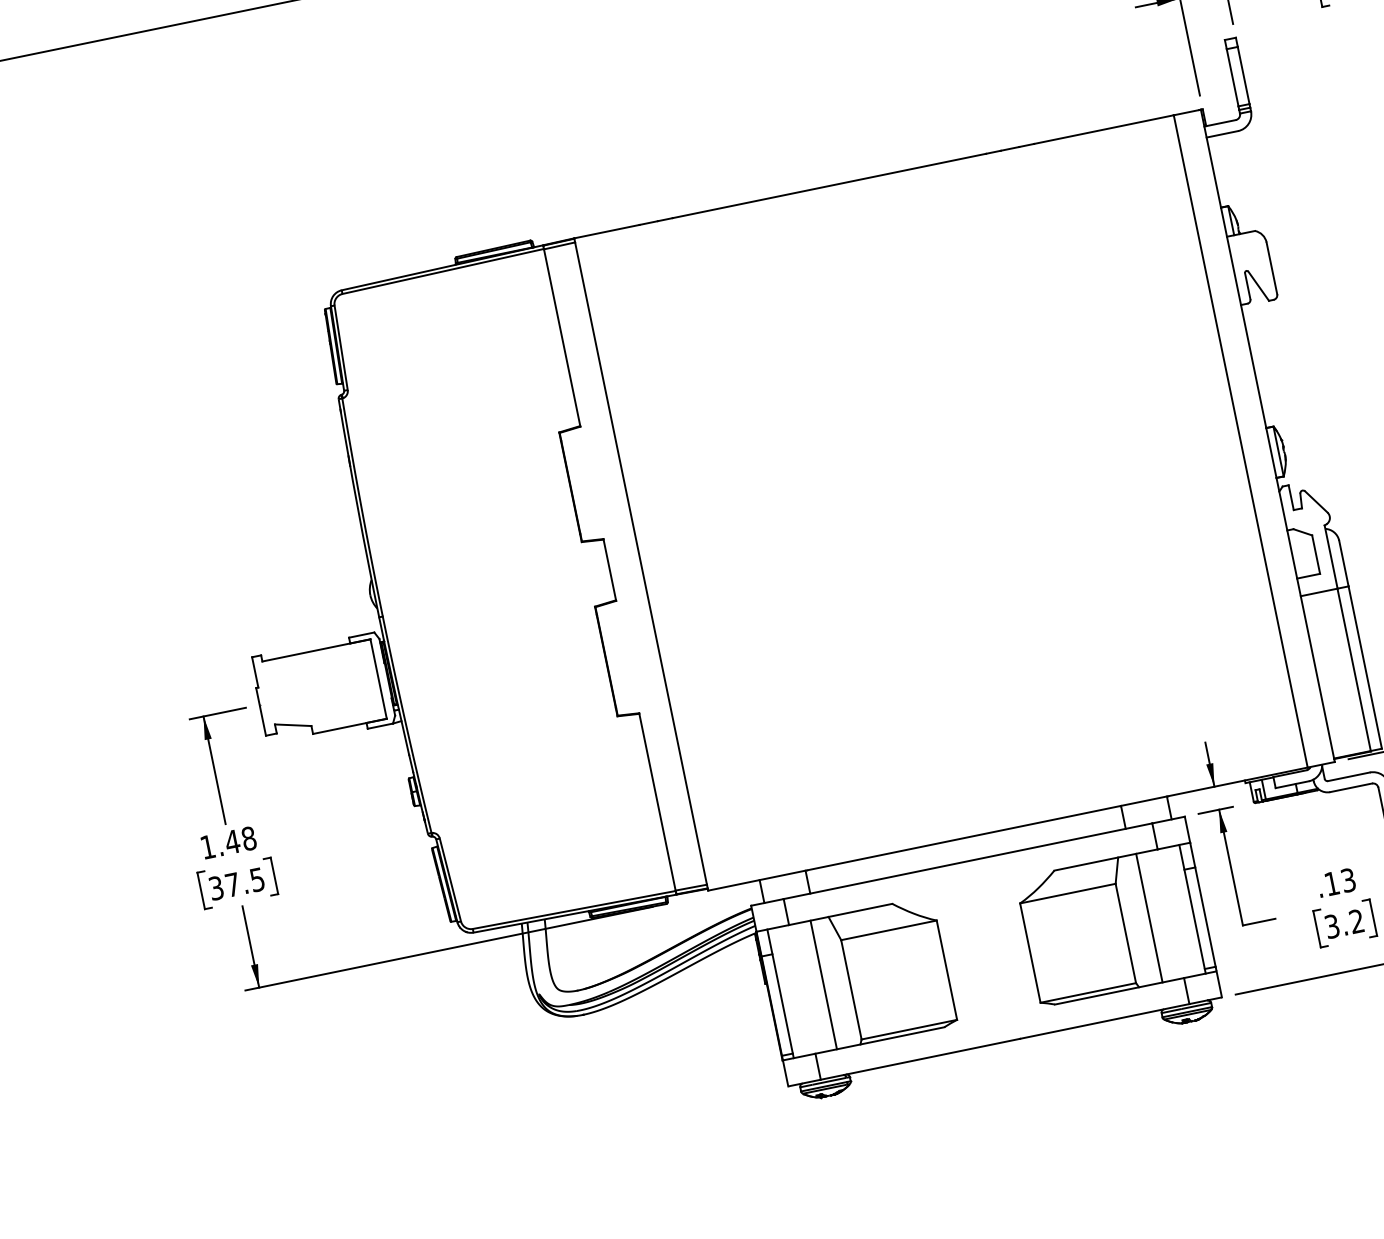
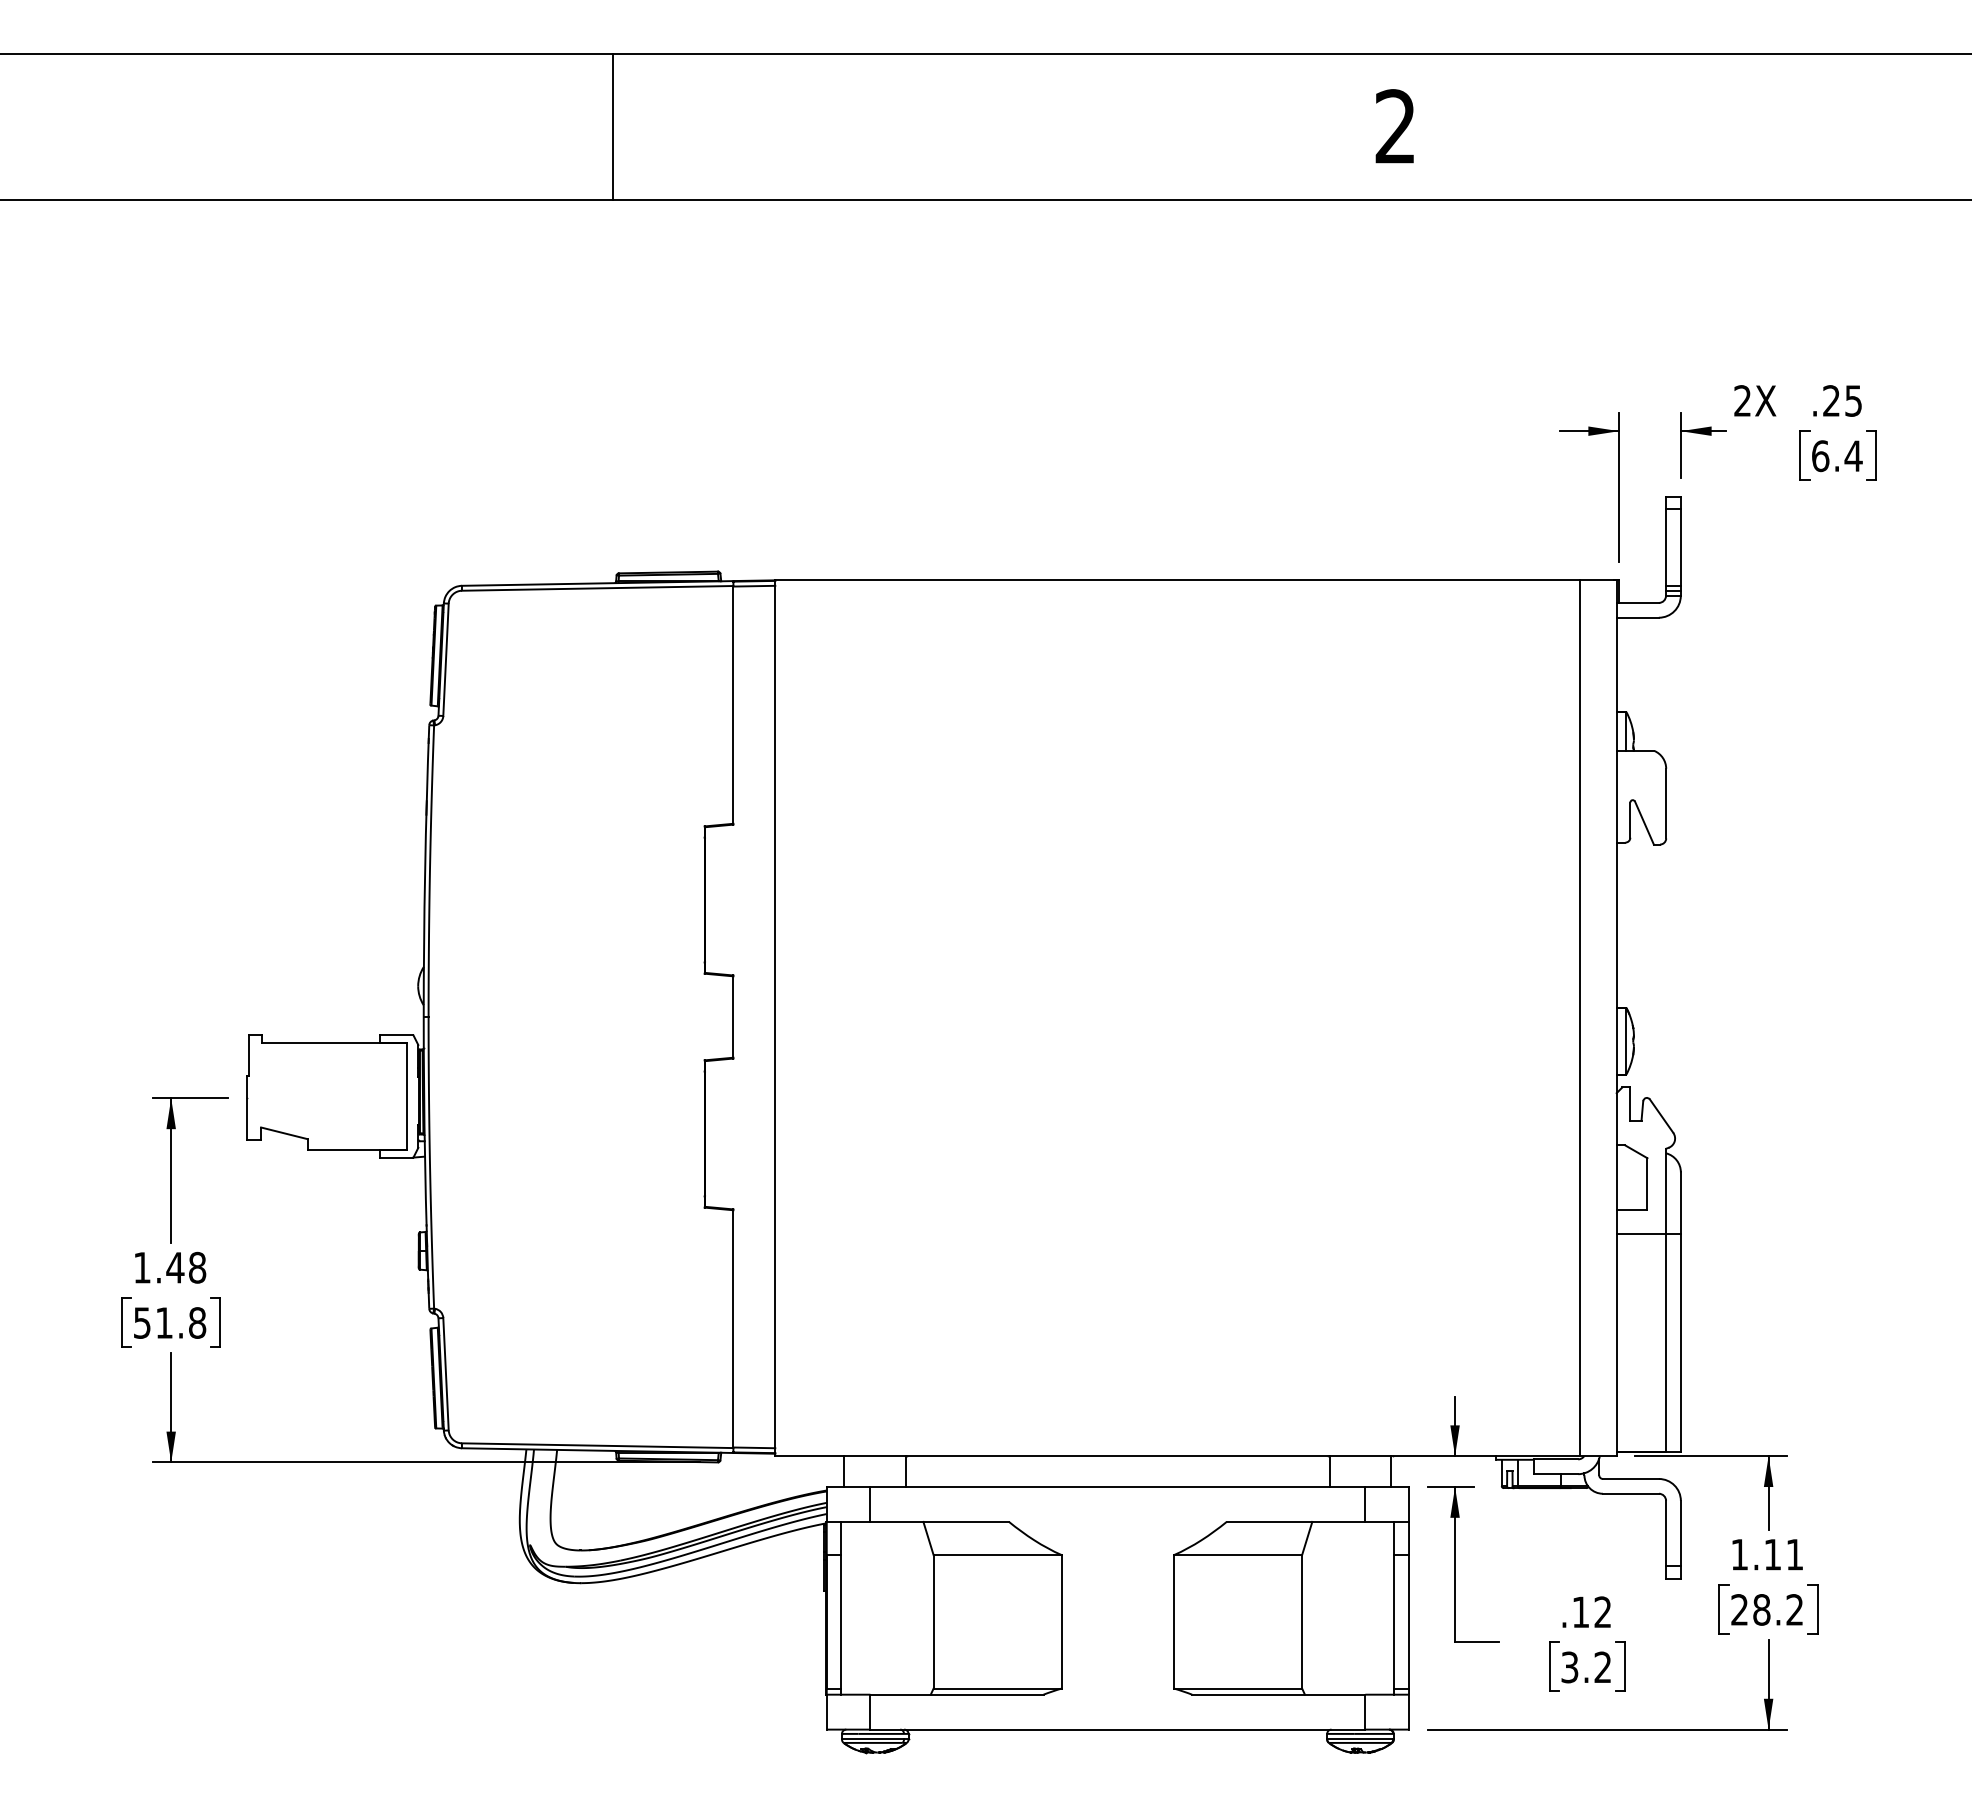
text: (1348, 880) -> (1602, 1612), .13 -> .12
text: (237, 883) -> (170, 1322), 37.5 -> 51.8
line: (1149, 917) -> (1336, 1607), removed
line: (823, 984) -> (899, 1607), removed

